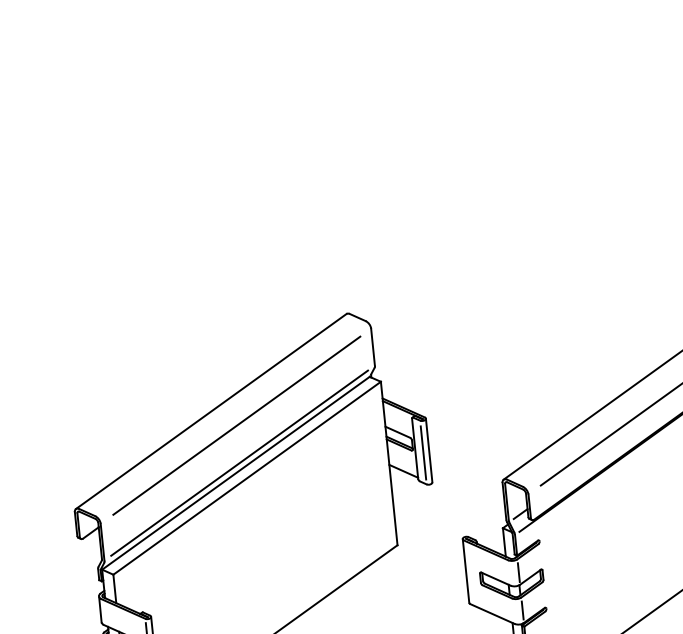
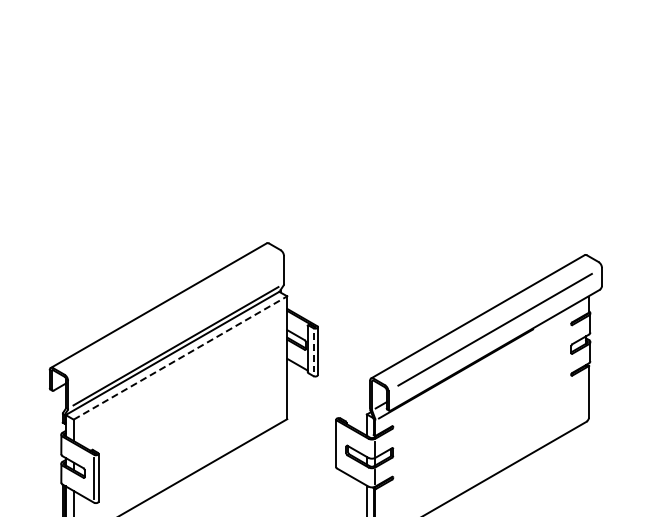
line: (236, 426) -> (176, 318), removed
line: (423, 452) -> (313, 352), solid -> dashed
line: (247, 477) -> (180, 357), solid -> dashed

